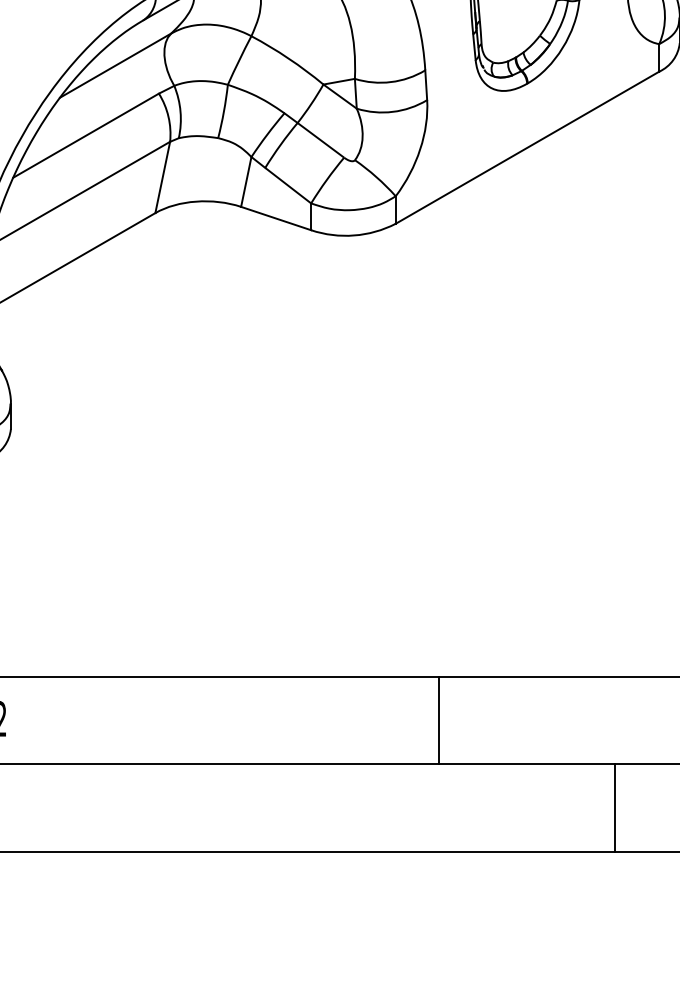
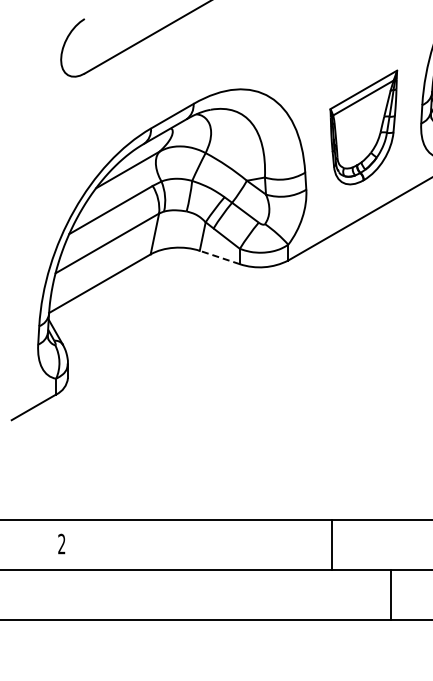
line: (275, 218) -> (219, 257), solid -> dashed
line: (439, 719) -> (332, 544), moved
line: (614, 808) -> (390, 595), moved

